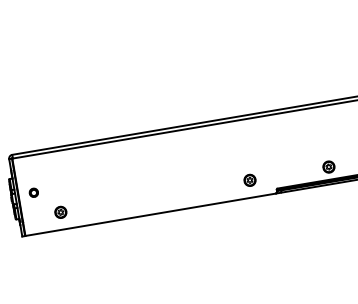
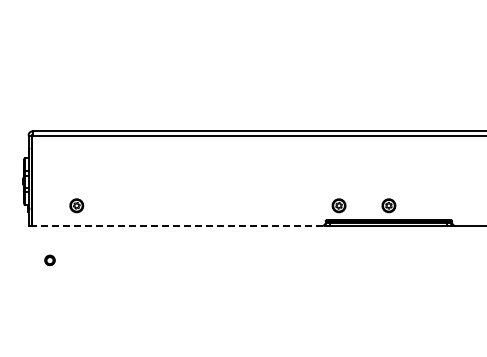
part: (249, 180) -> (338, 205), moved
part: (33, 192) -> (49, 259), moved
line: (150, 214) -> (177, 225), solid -> dashed

